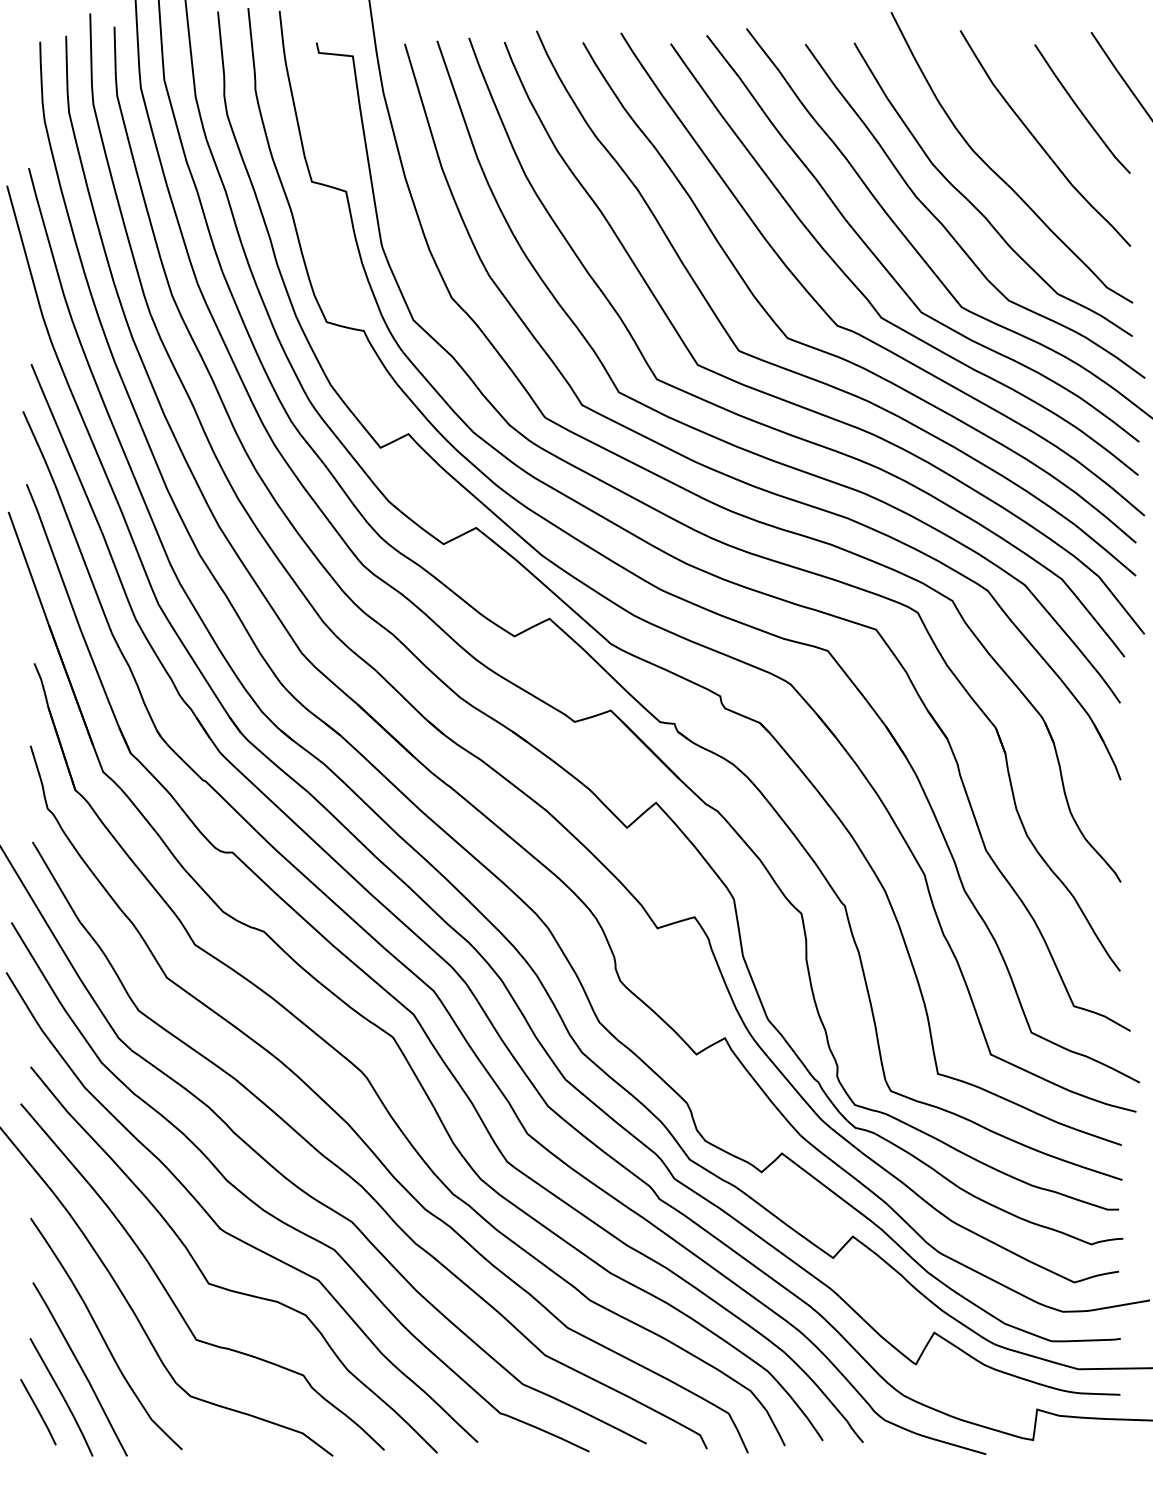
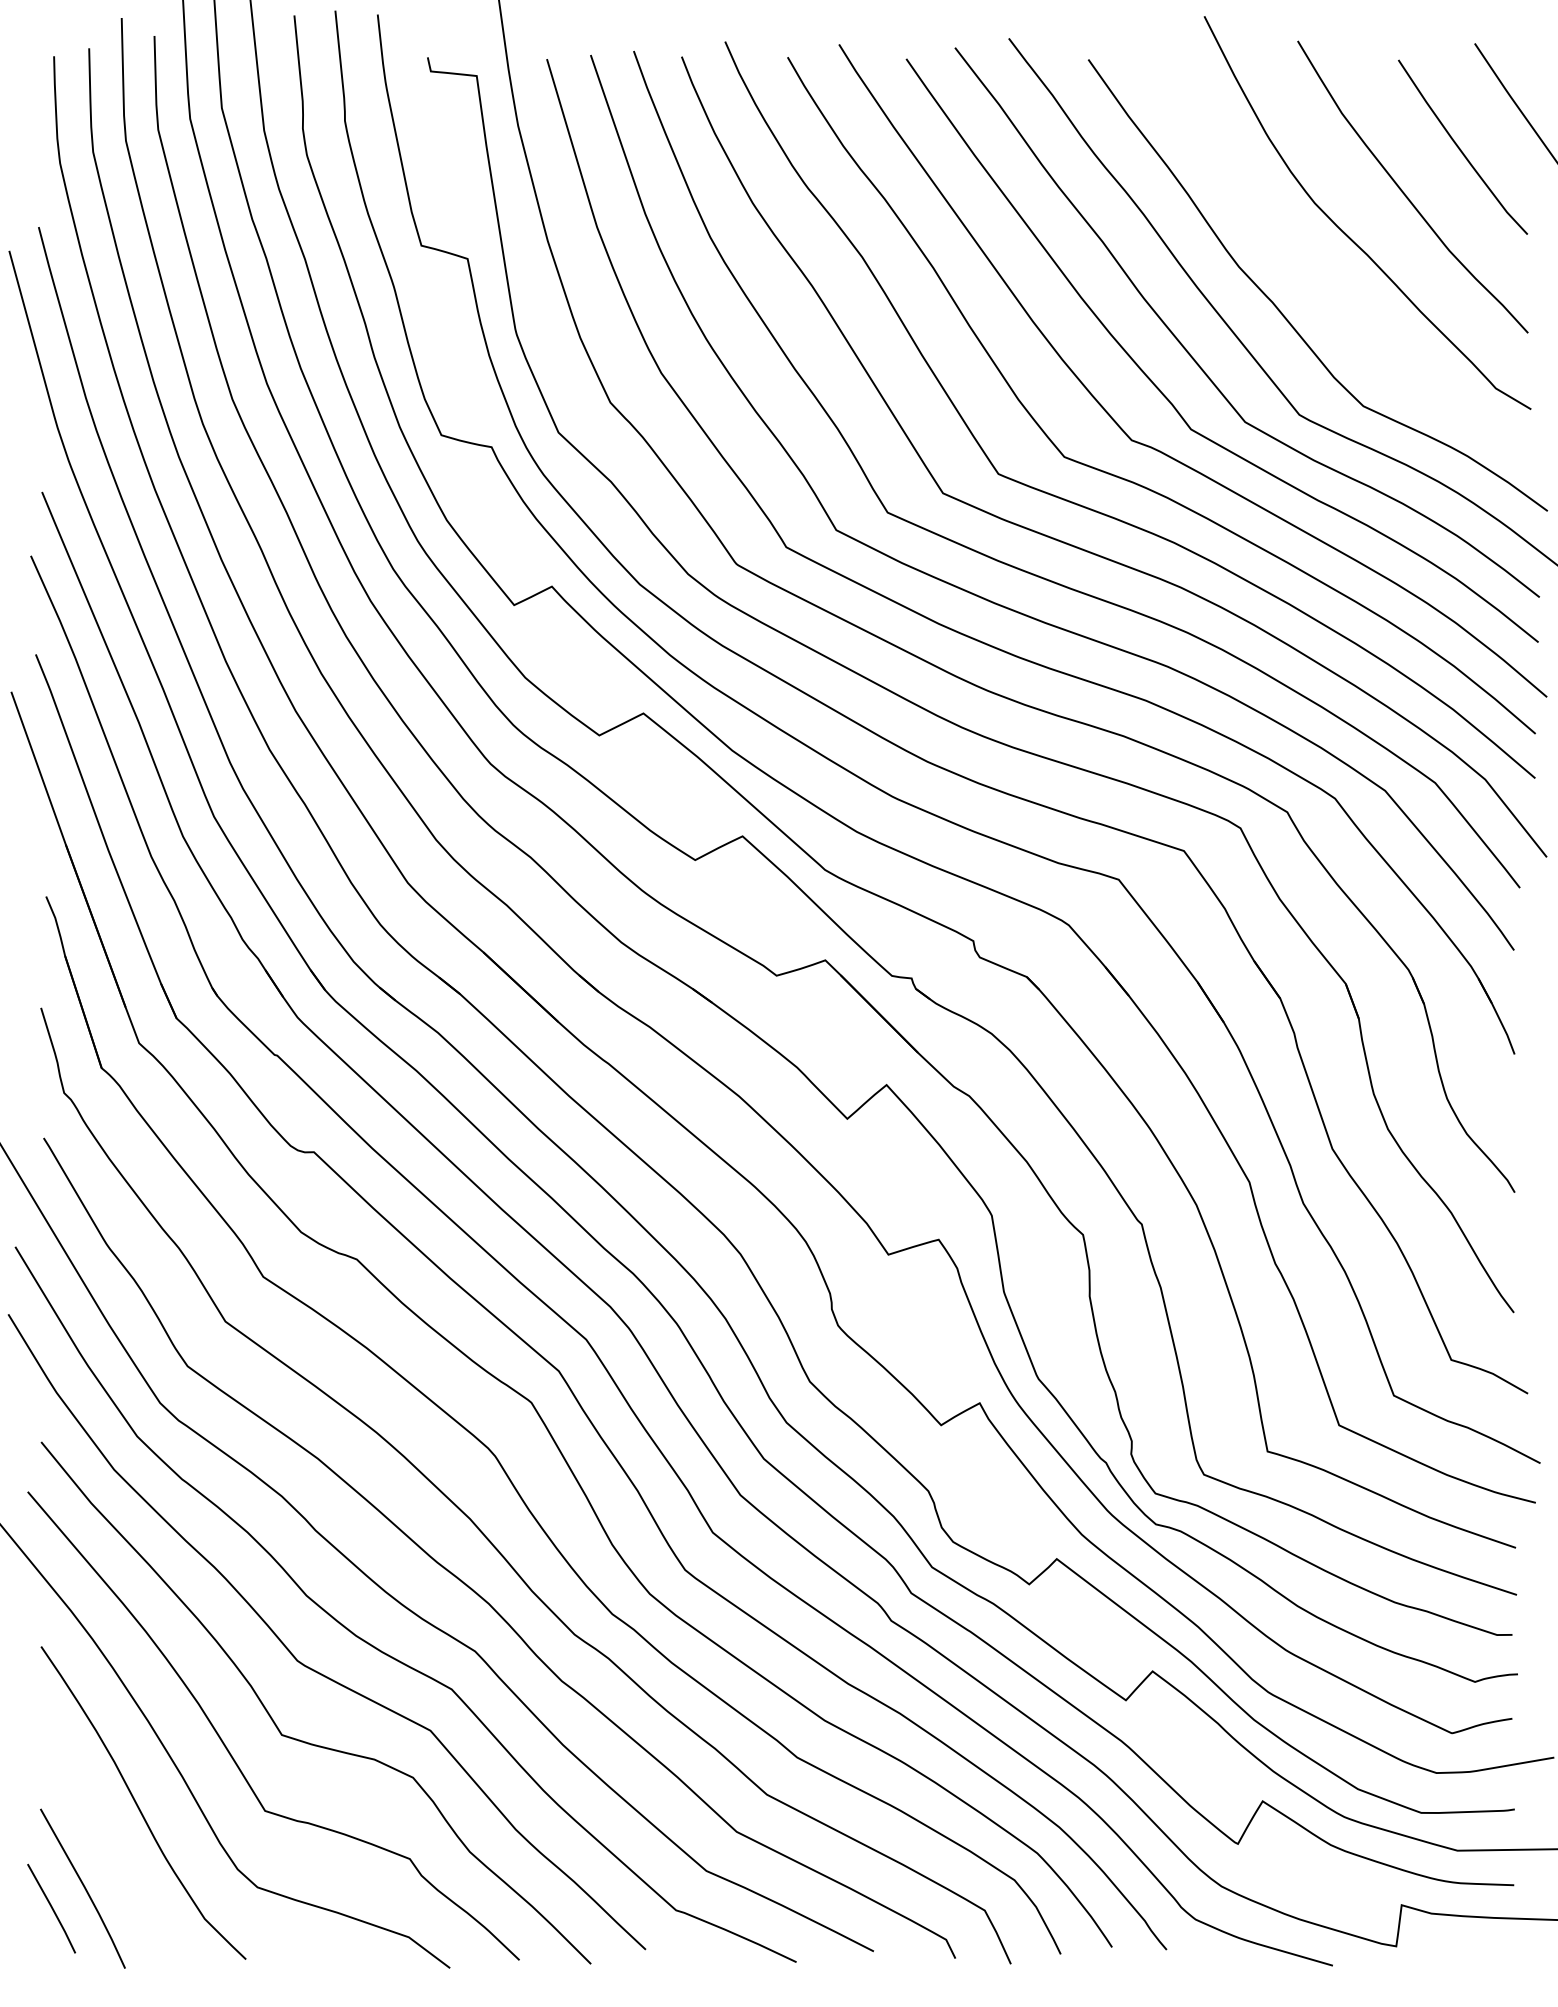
curve: (975, 206) -> (1318, 278), removed
line: (80, 1368) -> (108, 1849), removed

